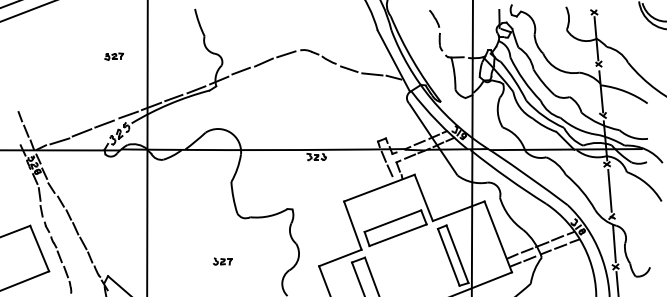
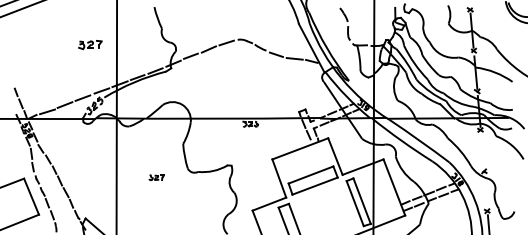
part: (114, 56) -> (90, 44), size x1.6
line: (609, 190) -> (482, 150), removed
line: (614, 243) -> (486, 192), removed
part: (222, 261) -> (156, 177), moved

